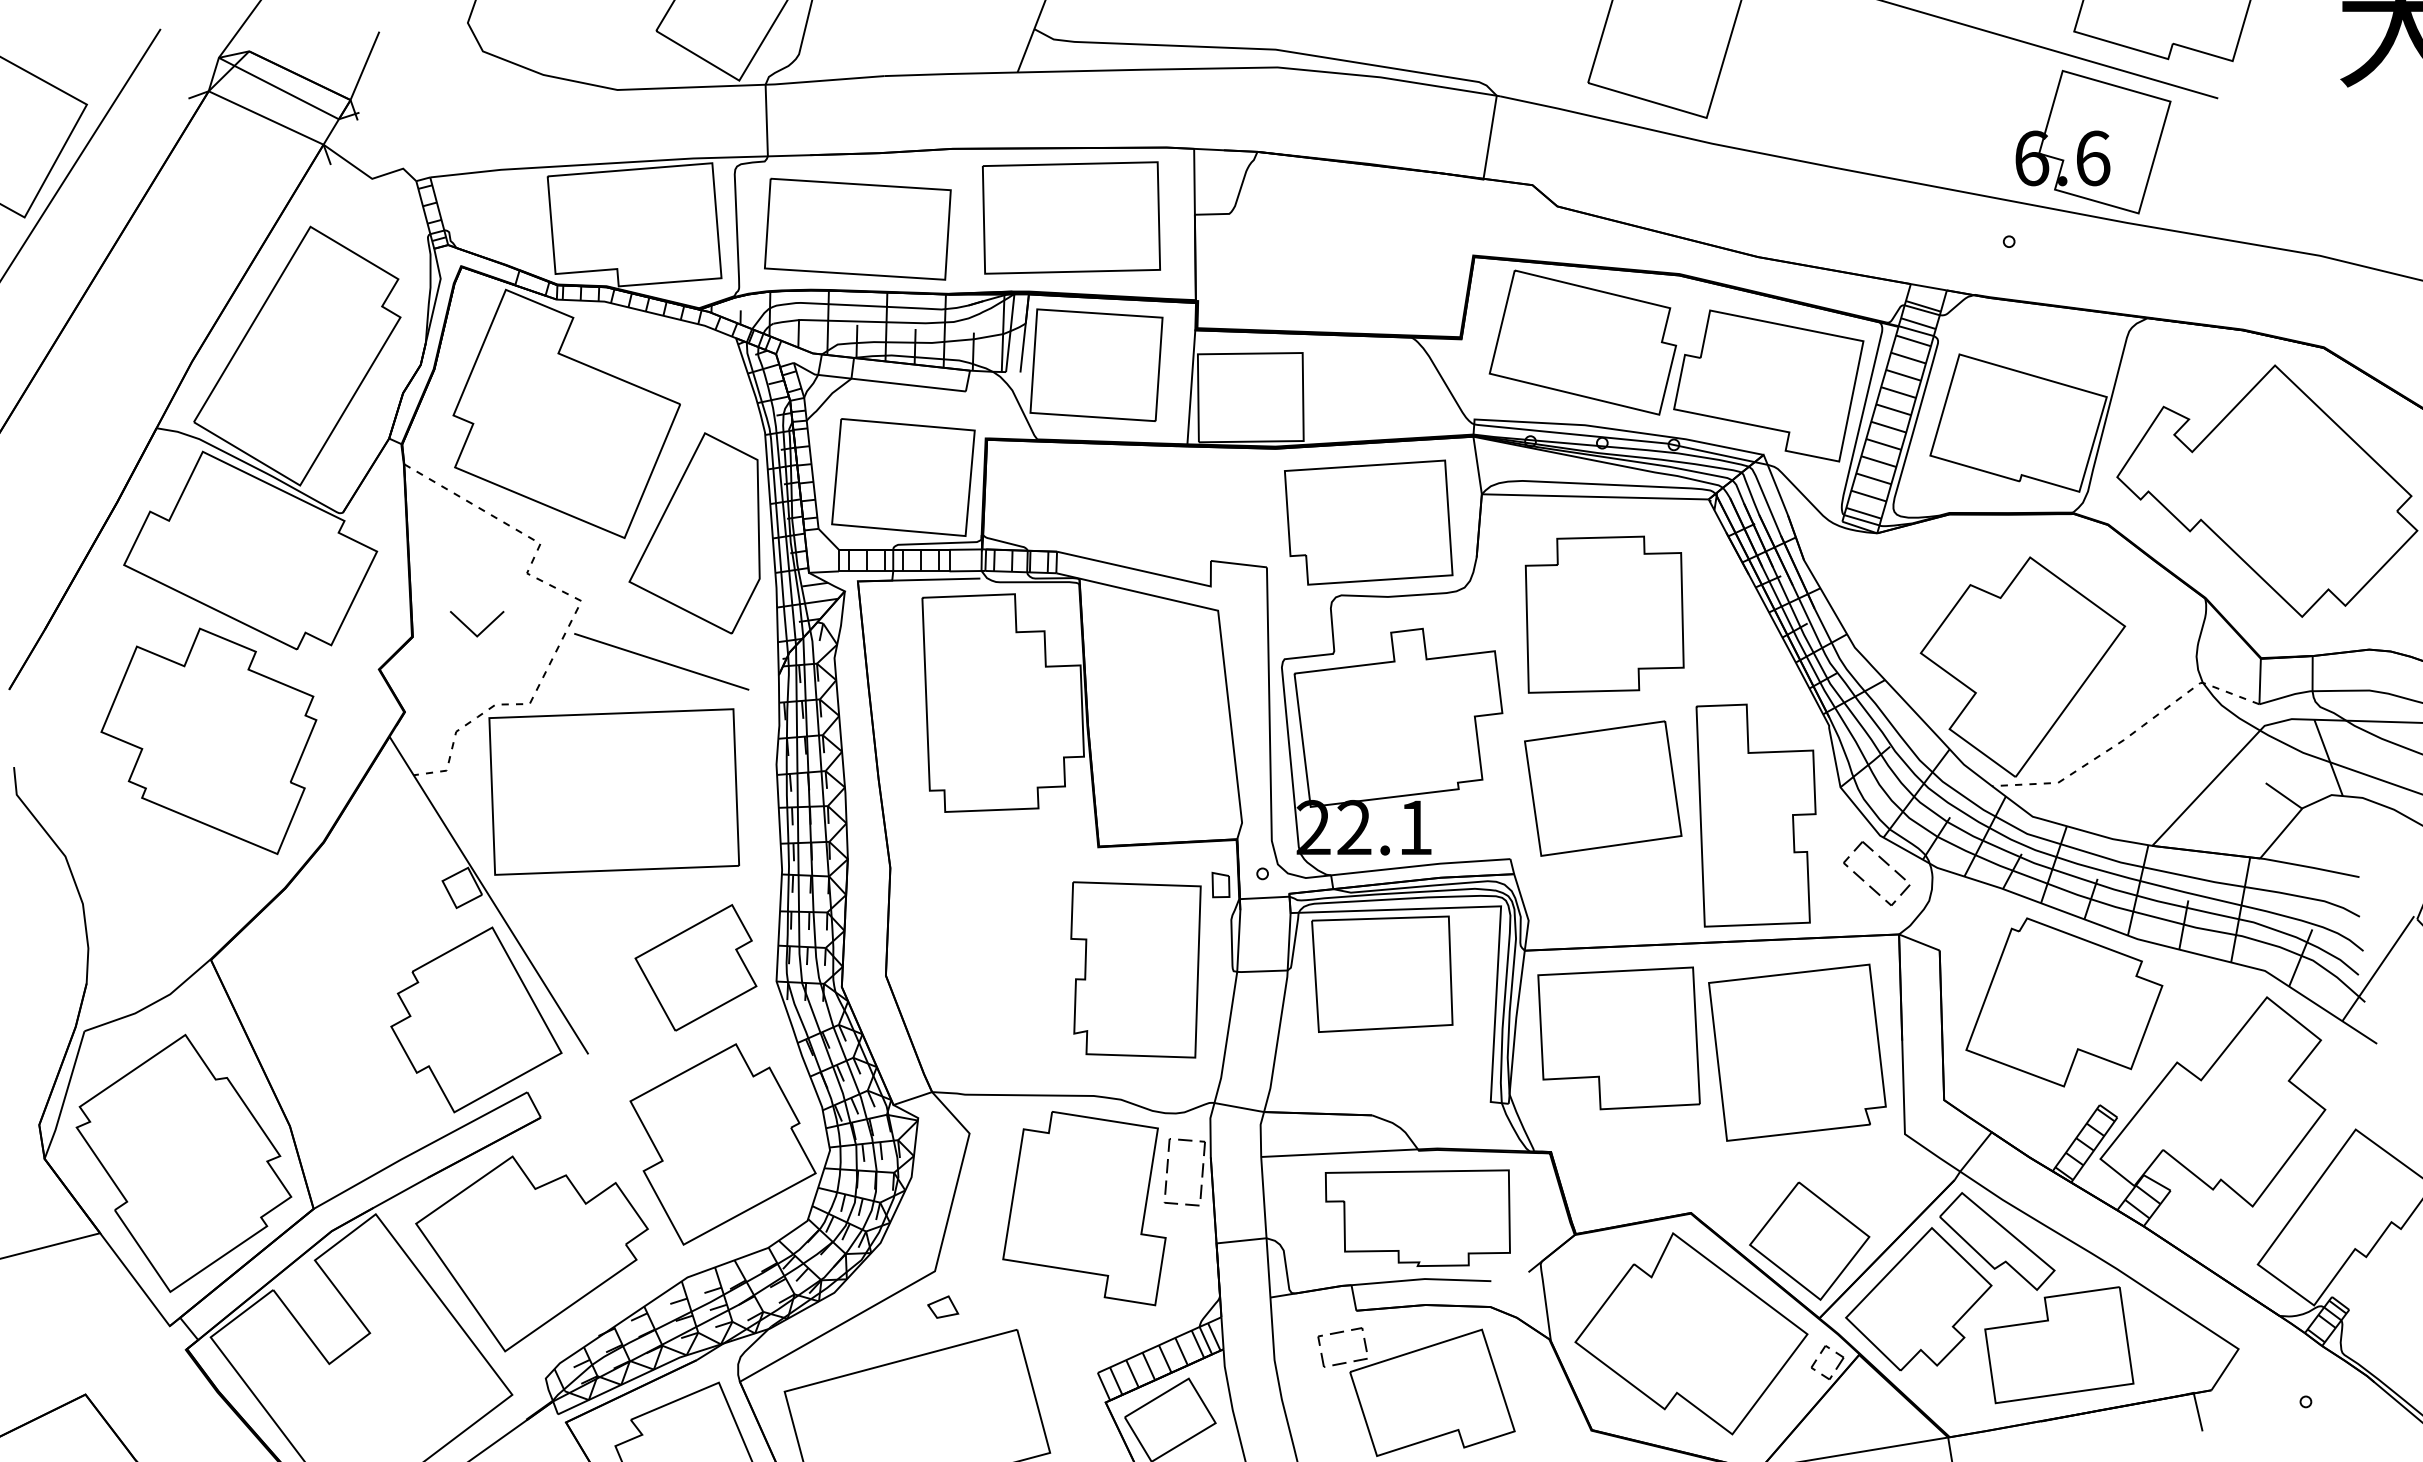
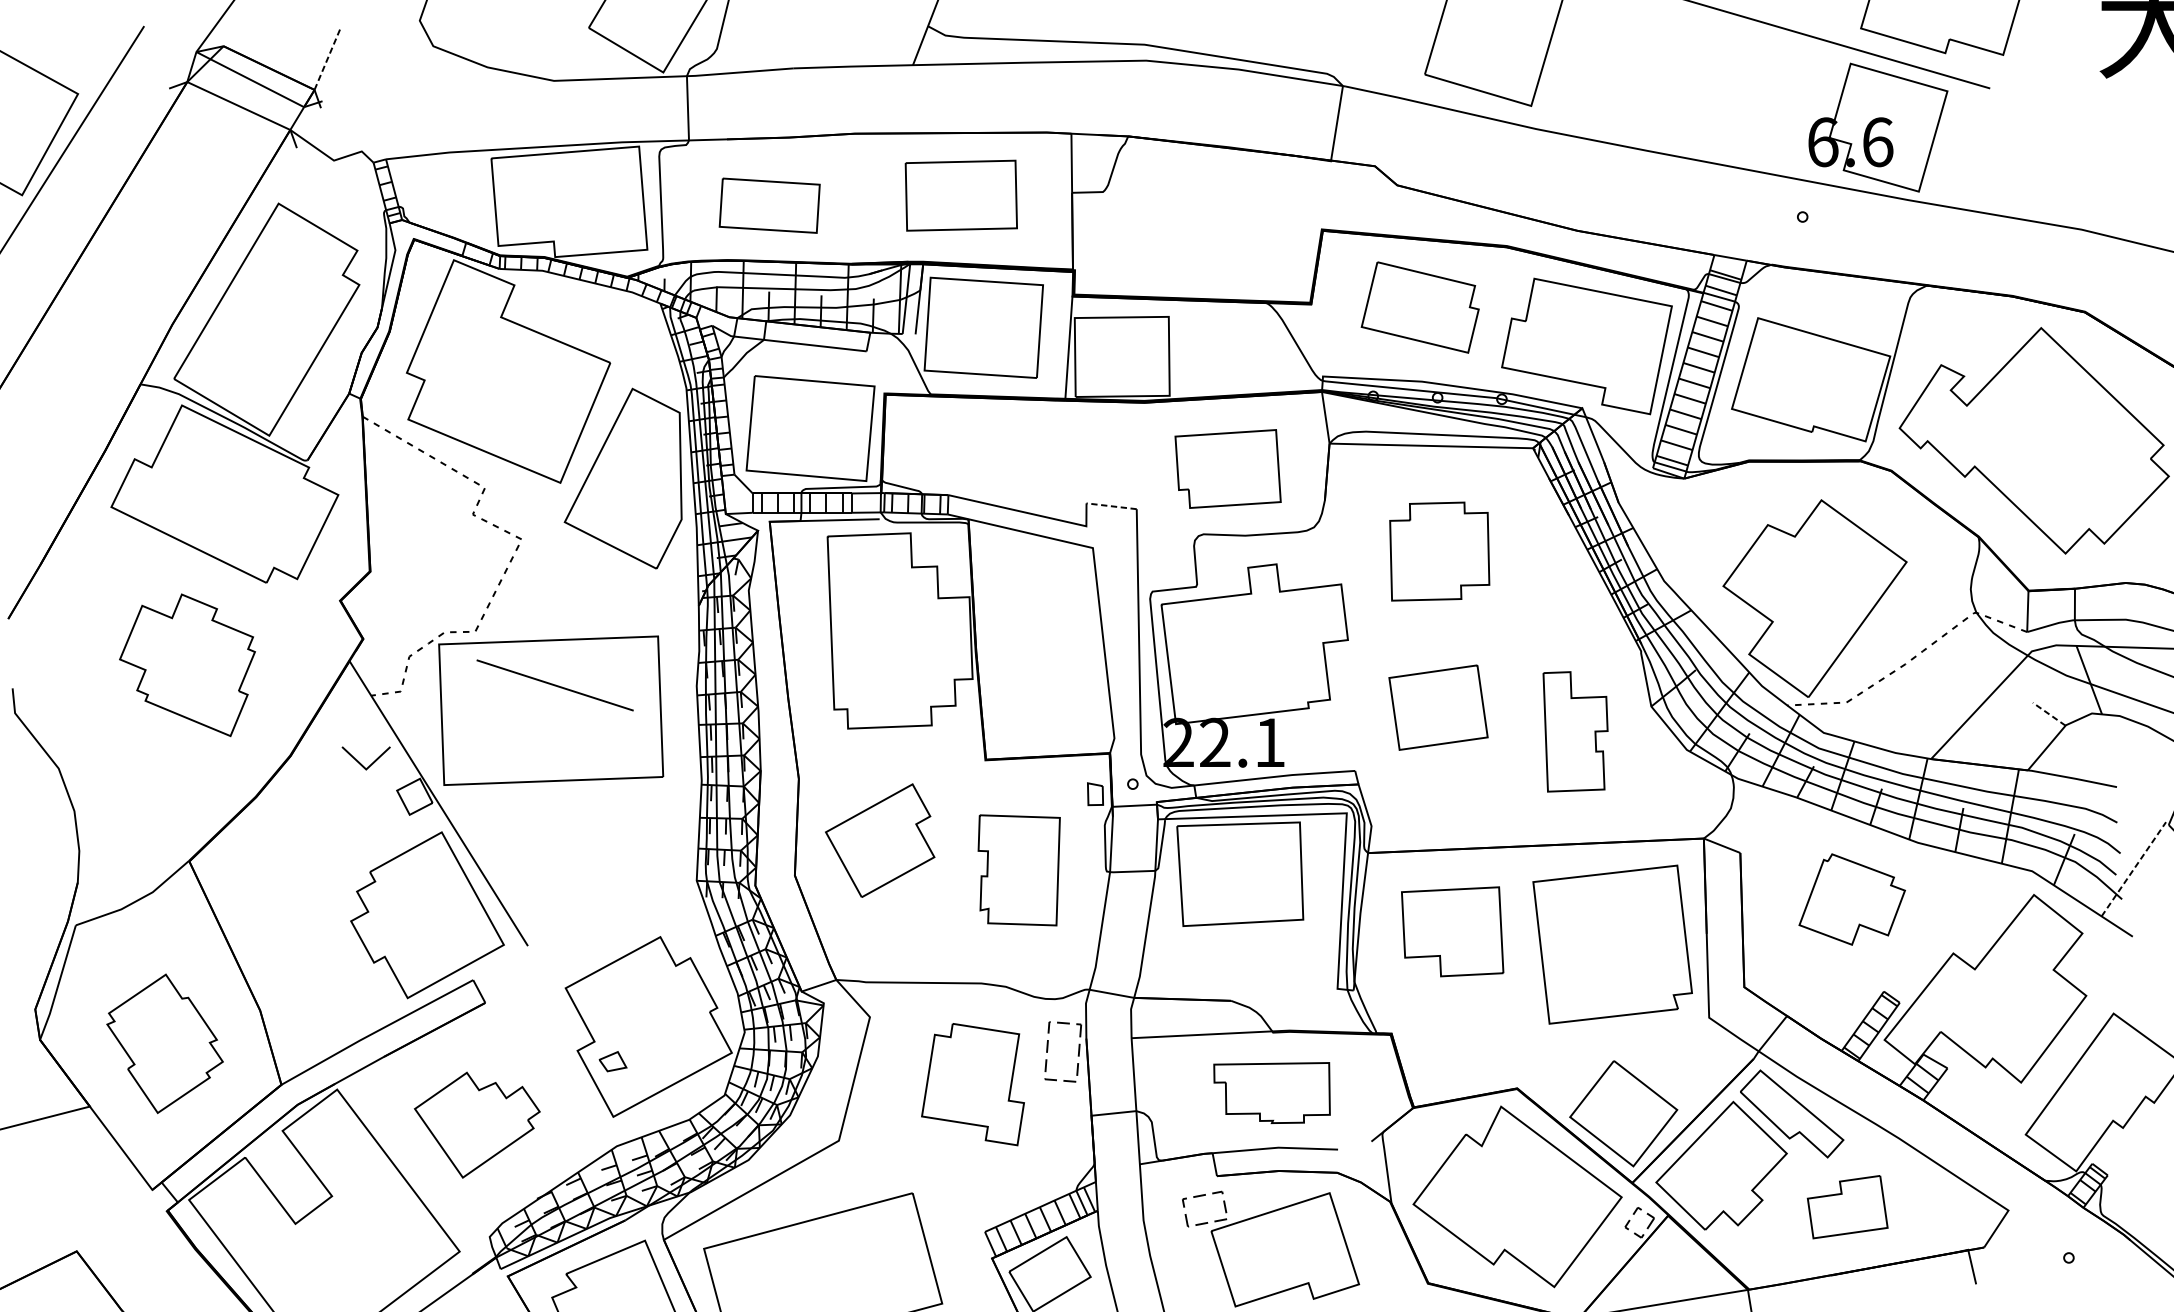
line: (365, 65) -> (327, 58), solid -> dashed
part: (1071, 217) -> (961, 195), size x0.7
part: (857, 228) -> (769, 205), size x0.6
part: (1582, 342) -> (1419, 307), size x0.7
part: (1368, 522) -> (1227, 468), size x0.7
line: (1238, 564) -> (1111, 506), solid -> dashed
part: (1604, 614) -> (1439, 551), size x0.7
part: (471, 629) -> (361, 763), moved
line: (661, 661) -> (554, 685), moved
part: (208, 741) -> (187, 665), size x0.7
part: (1603, 788) -> (1438, 707), size x0.7
line: (2283, 795) -> (2048, 713), solid -> dashed
part: (1755, 815) -> (1575, 731), size x0.6
part: (1870, 885) -> (1678, 794), removed
part: (695, 967) -> (879, 840), moved
line: (2378, 968) -> (2134, 869), solid -> dashed
part: (1135, 969) -> (1018, 869), size x0.7
part: (2064, 1002) -> (1852, 899), size x0.6
part: (1618, 1038) -> (1452, 931), size x0.7
part: (183, 1162) -> (164, 1043), size x0.6
part: (1084, 1208) -> (973, 1084), size x0.7
part: (1417, 1217) -> (1271, 1092), size x0.7
part: (531, 1253) -> (476, 1124), size x0.6
part: (943, 1306) -> (613, 1061), moved
part: (2059, 1345) -> (1847, 1207), size x0.6

